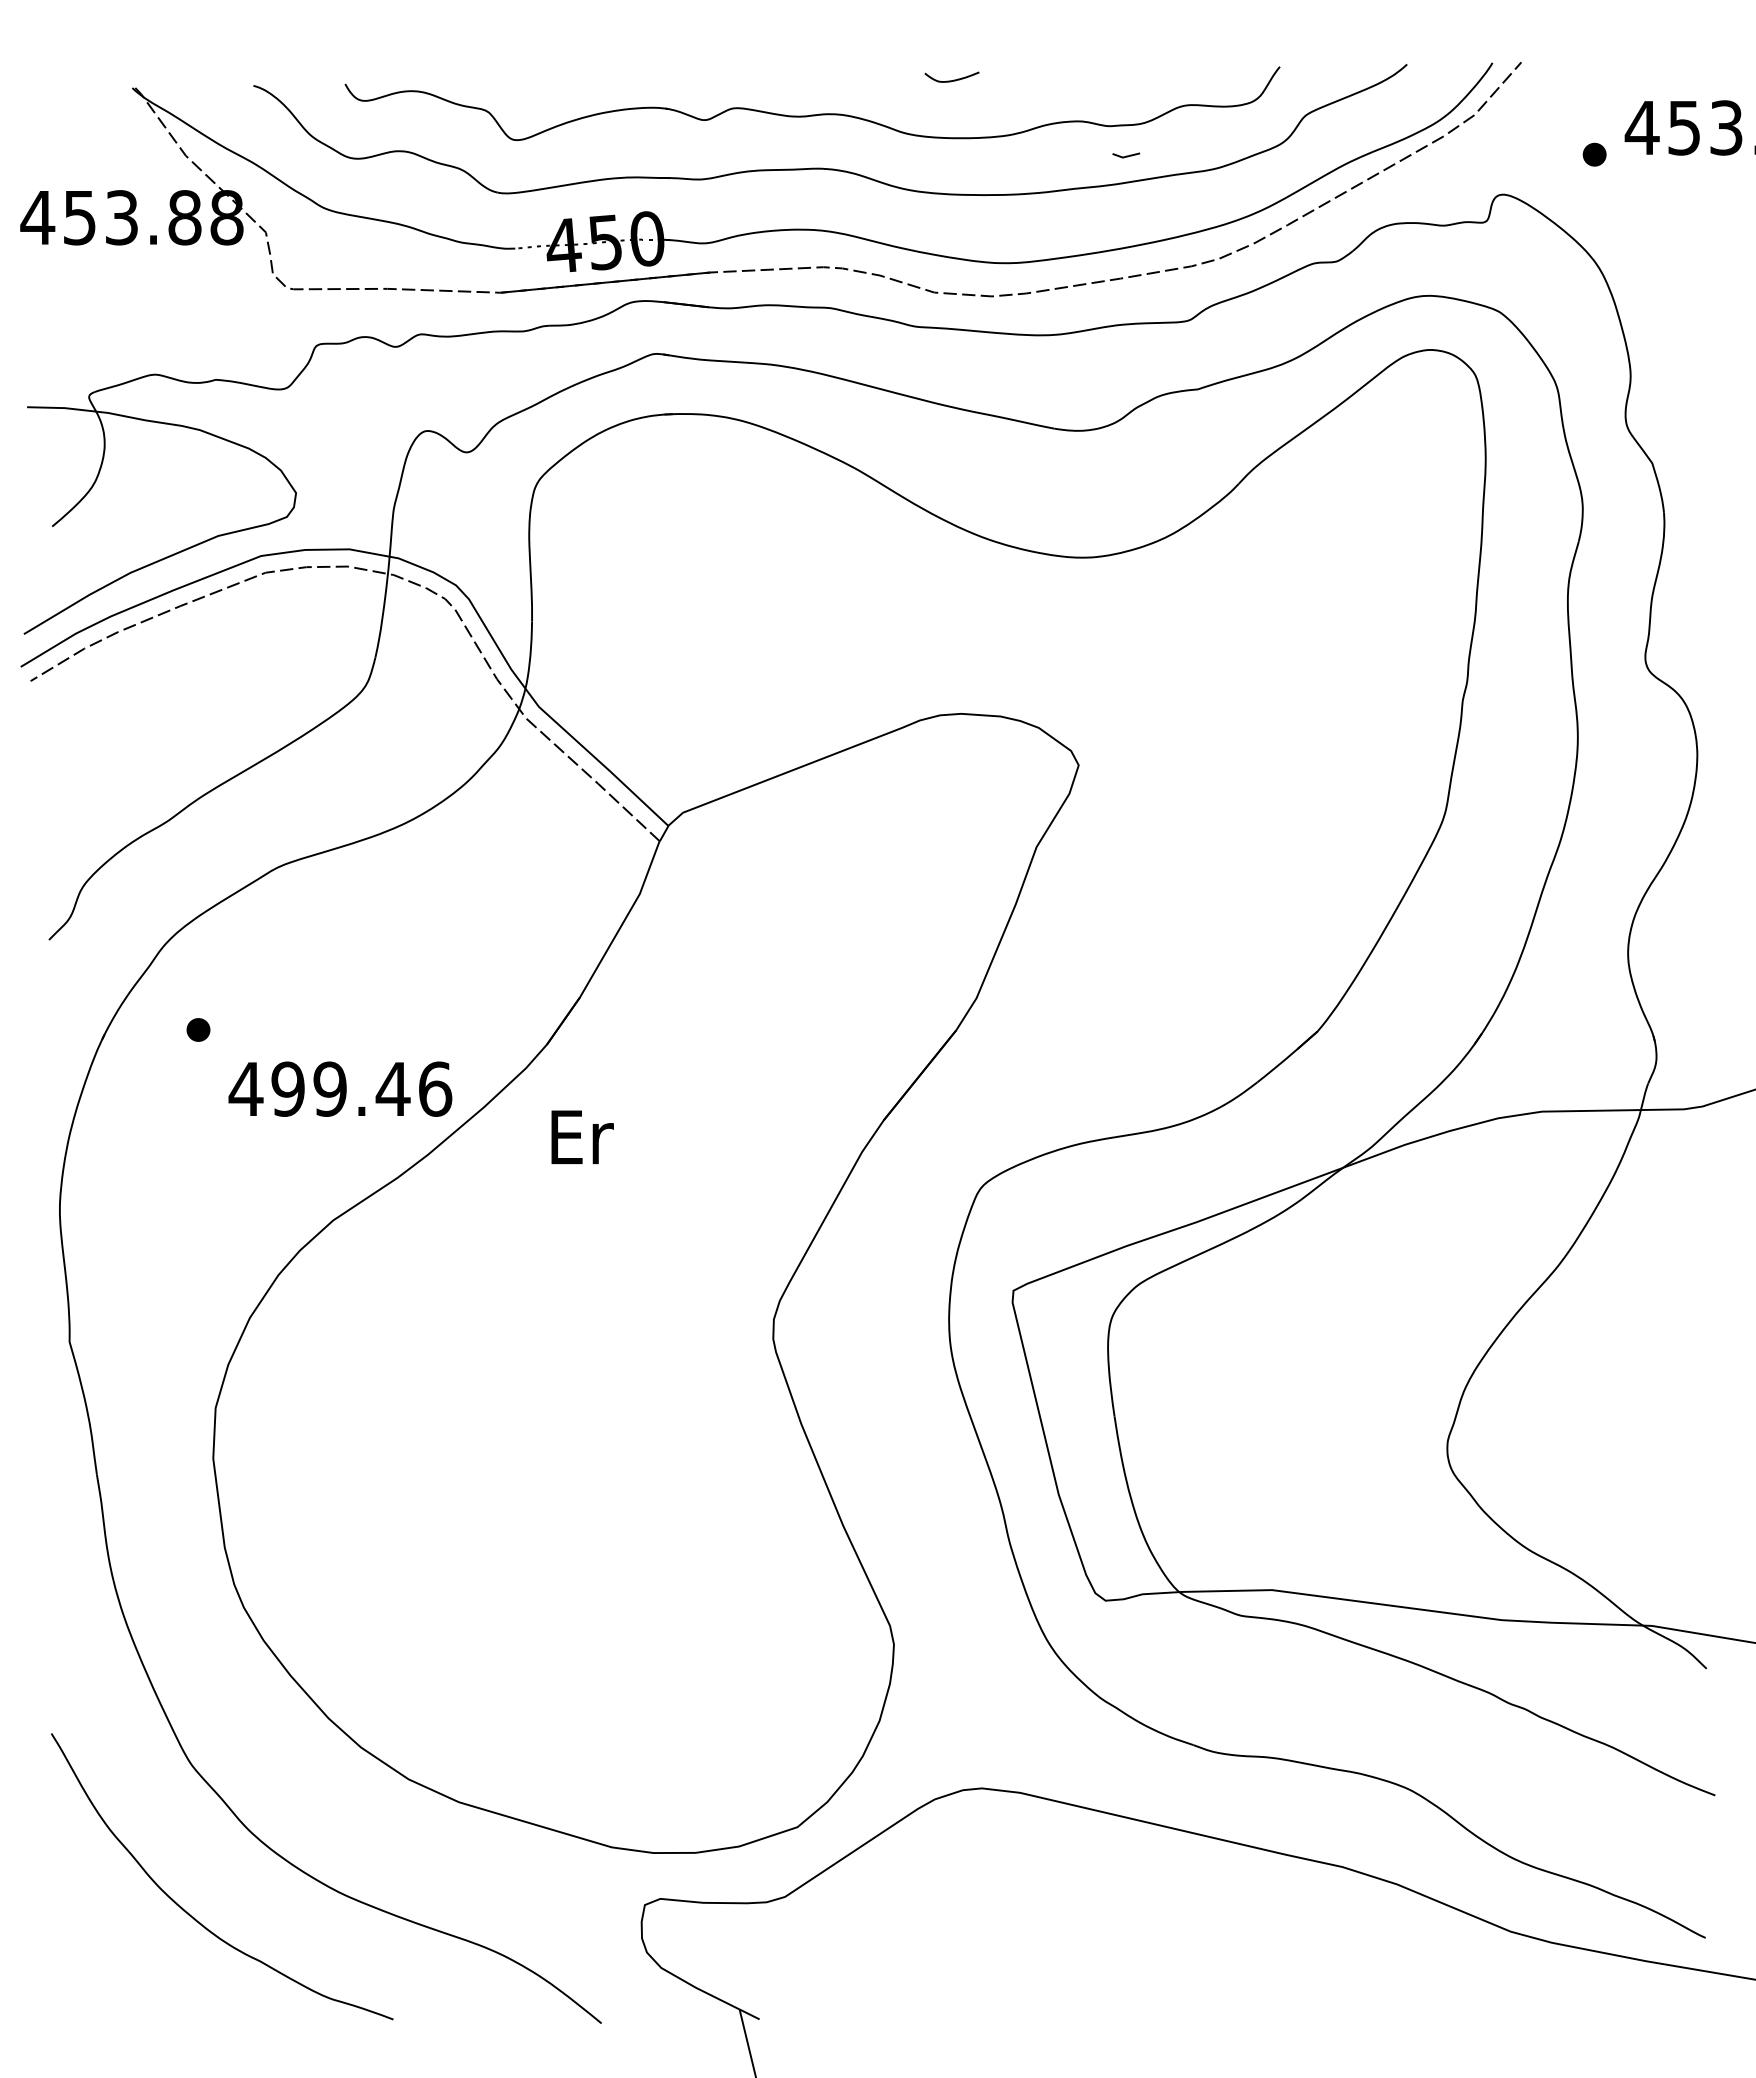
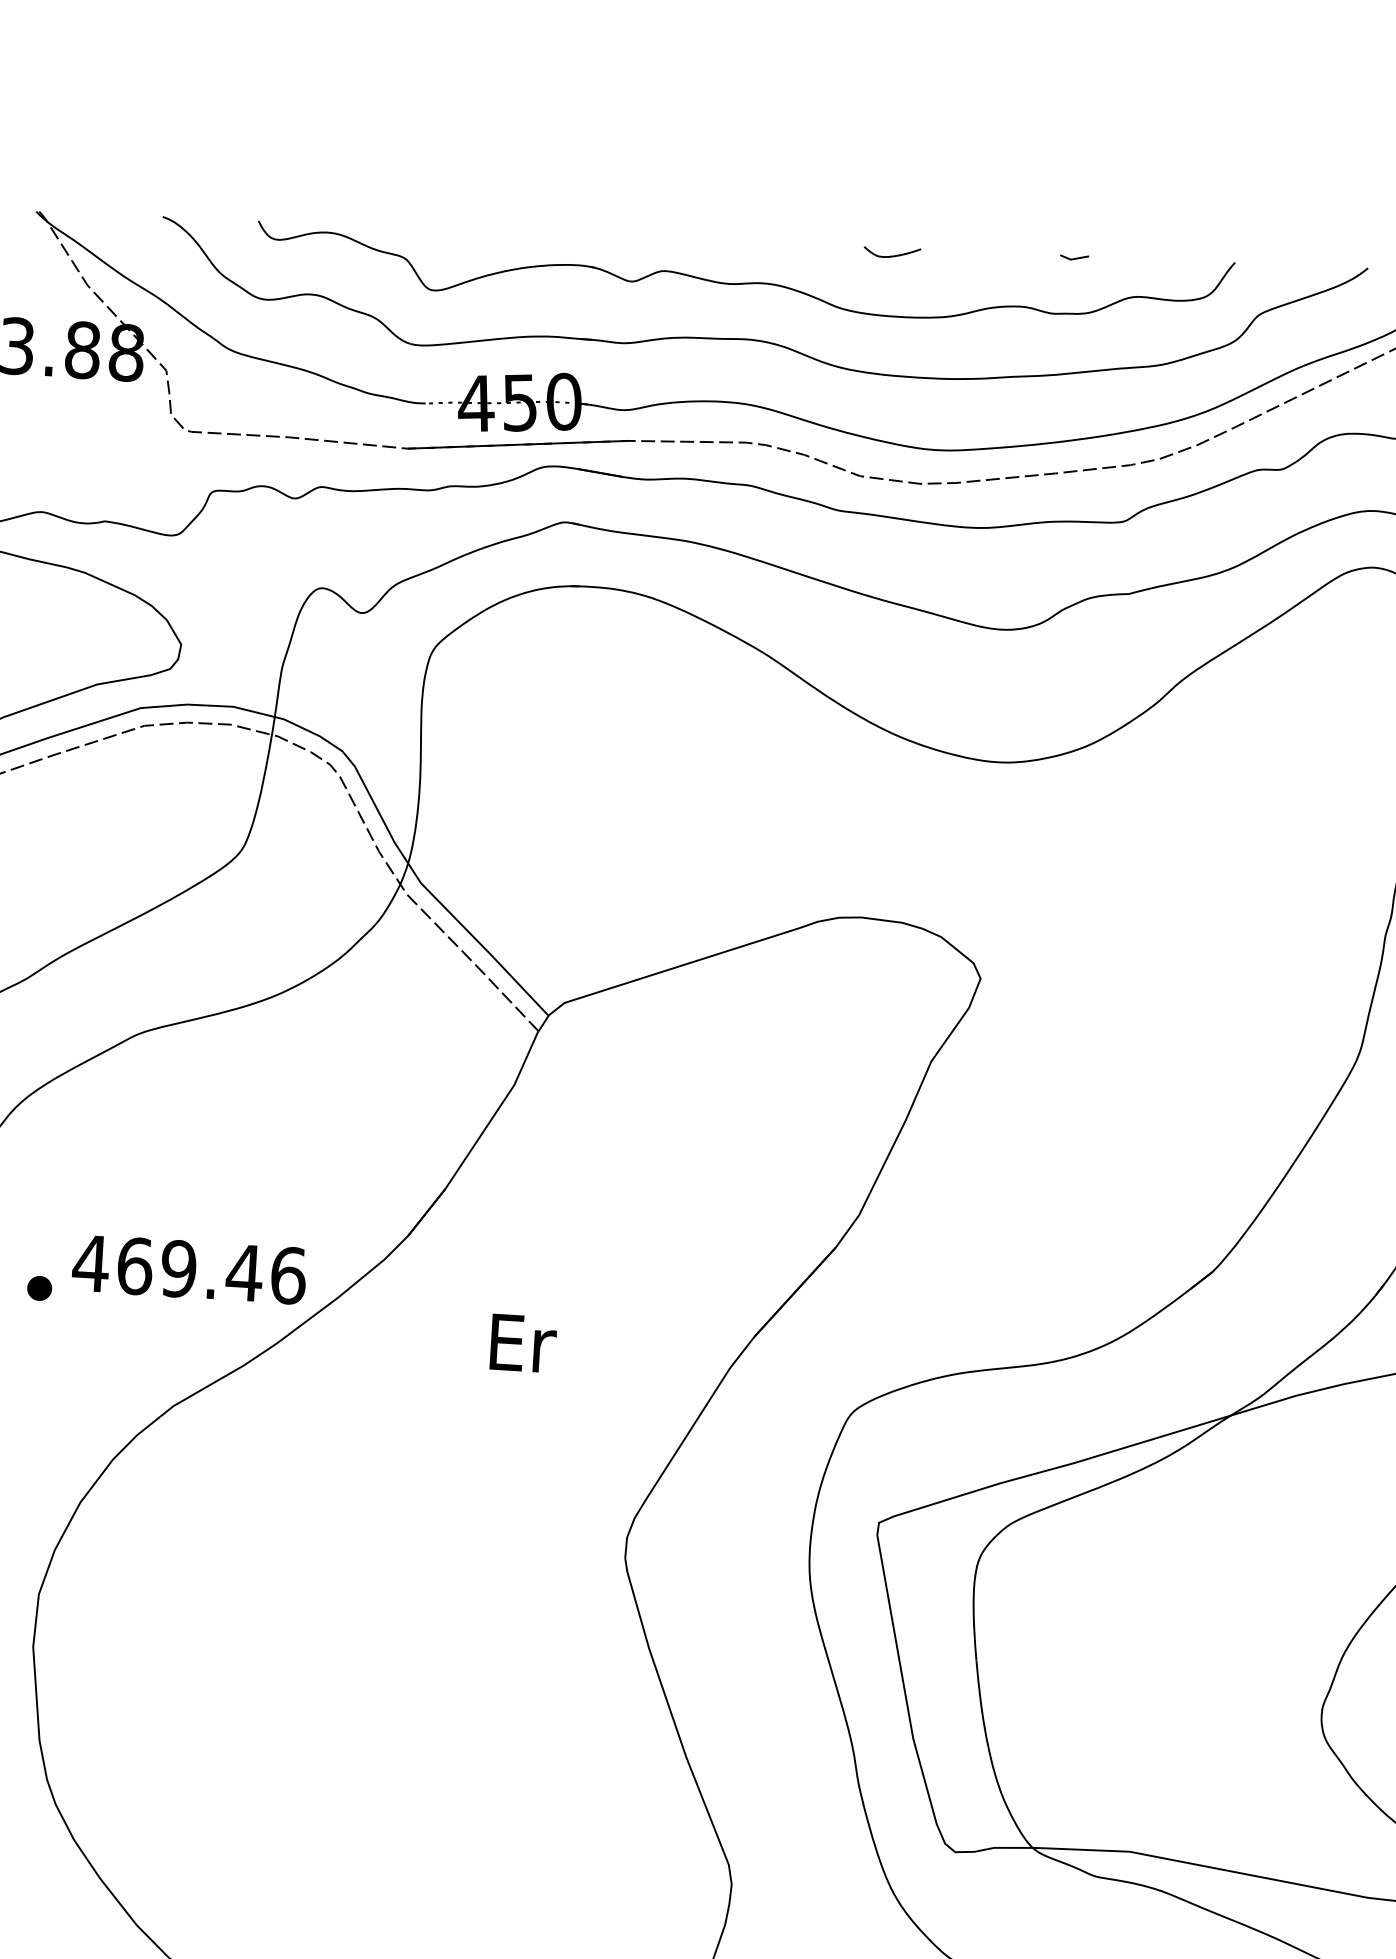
line: (1126, 155) -> (1074, 257), moved
part: (198, 1029) -> (39, 1287), moved
text: (288, 1088) -> (135, 1265), 499.46 -> 469.46
text: (582, 1136) -> (523, 1342), moved

